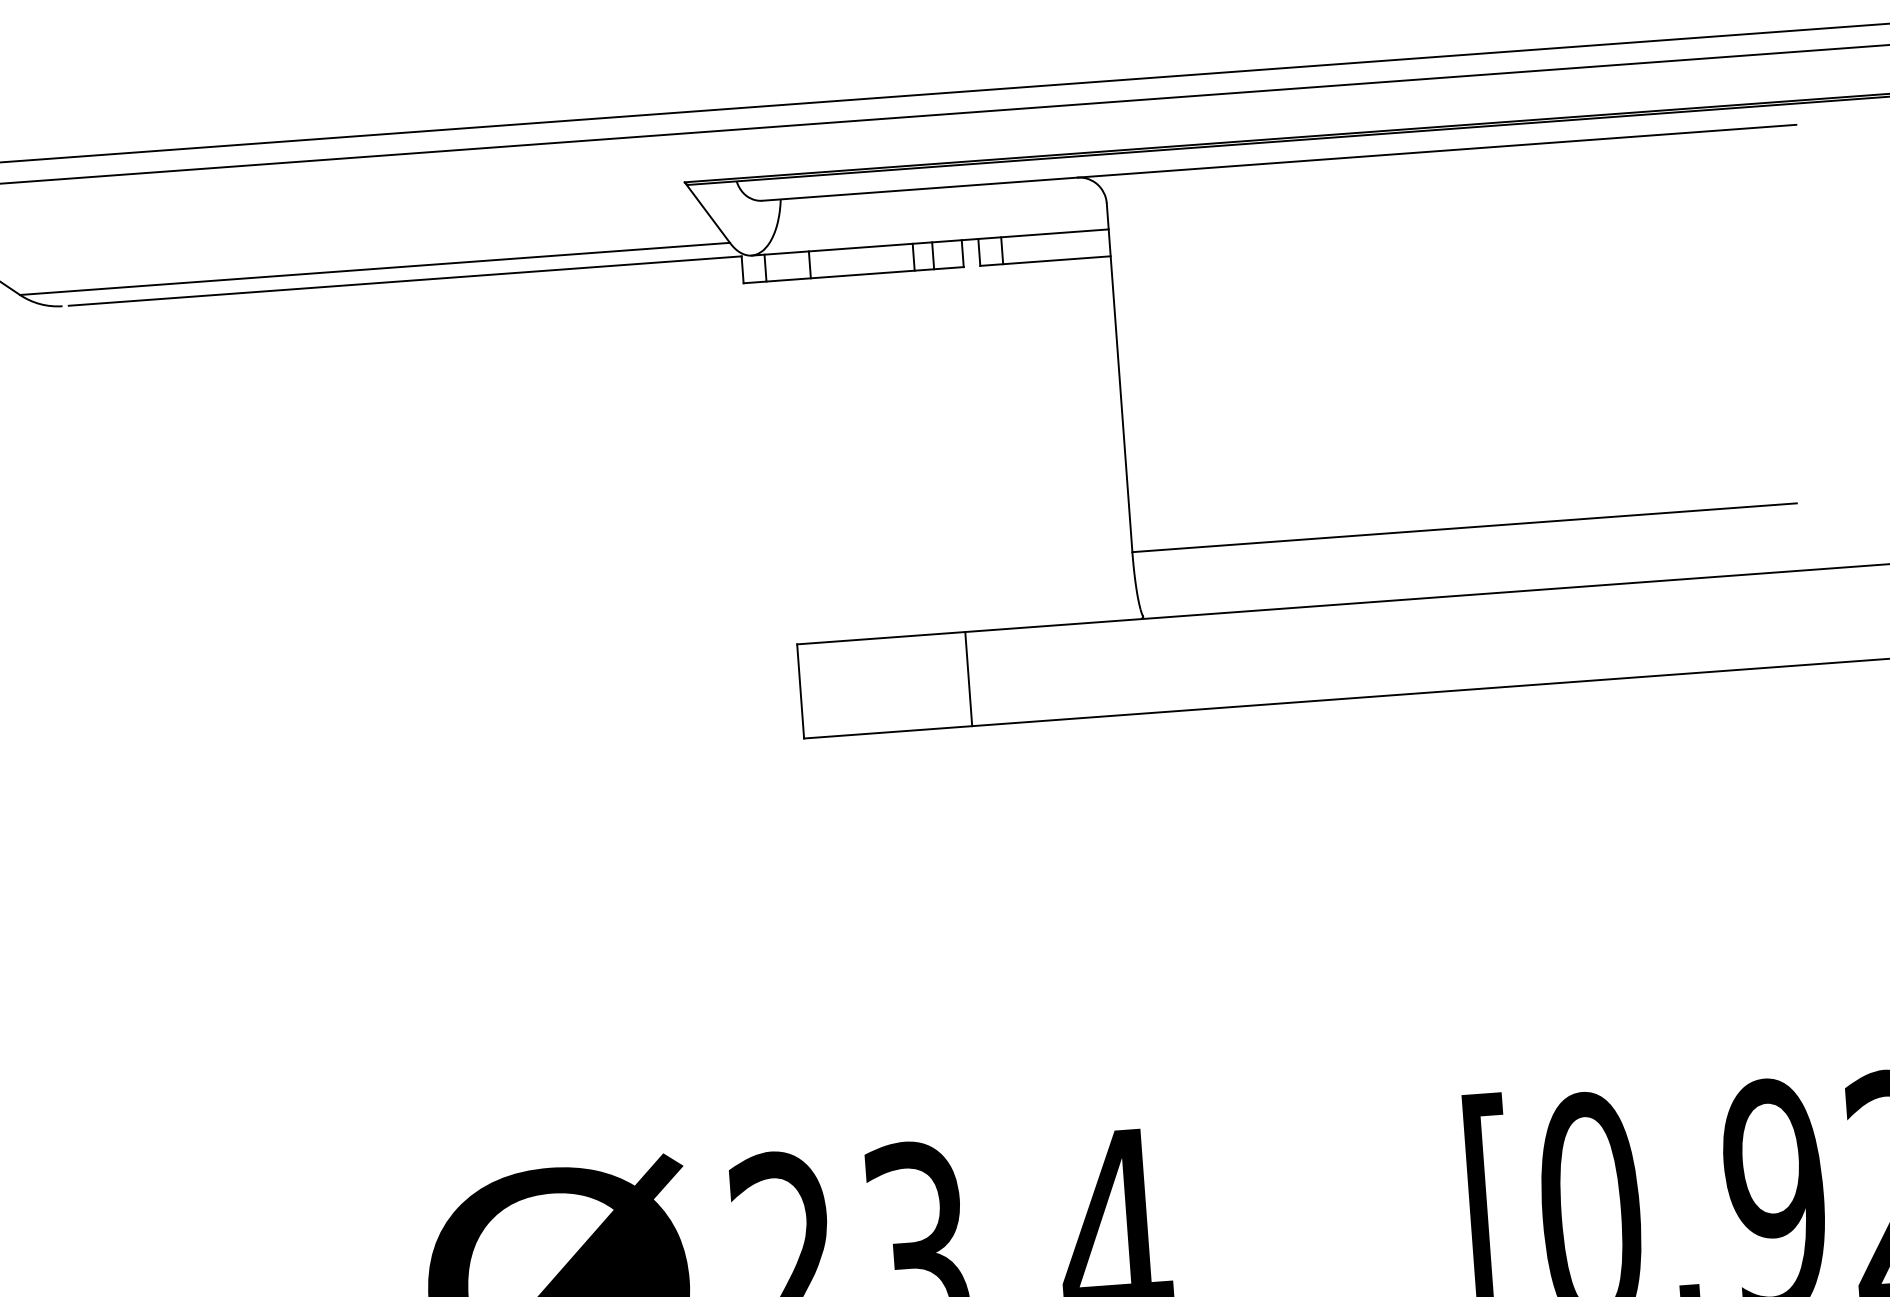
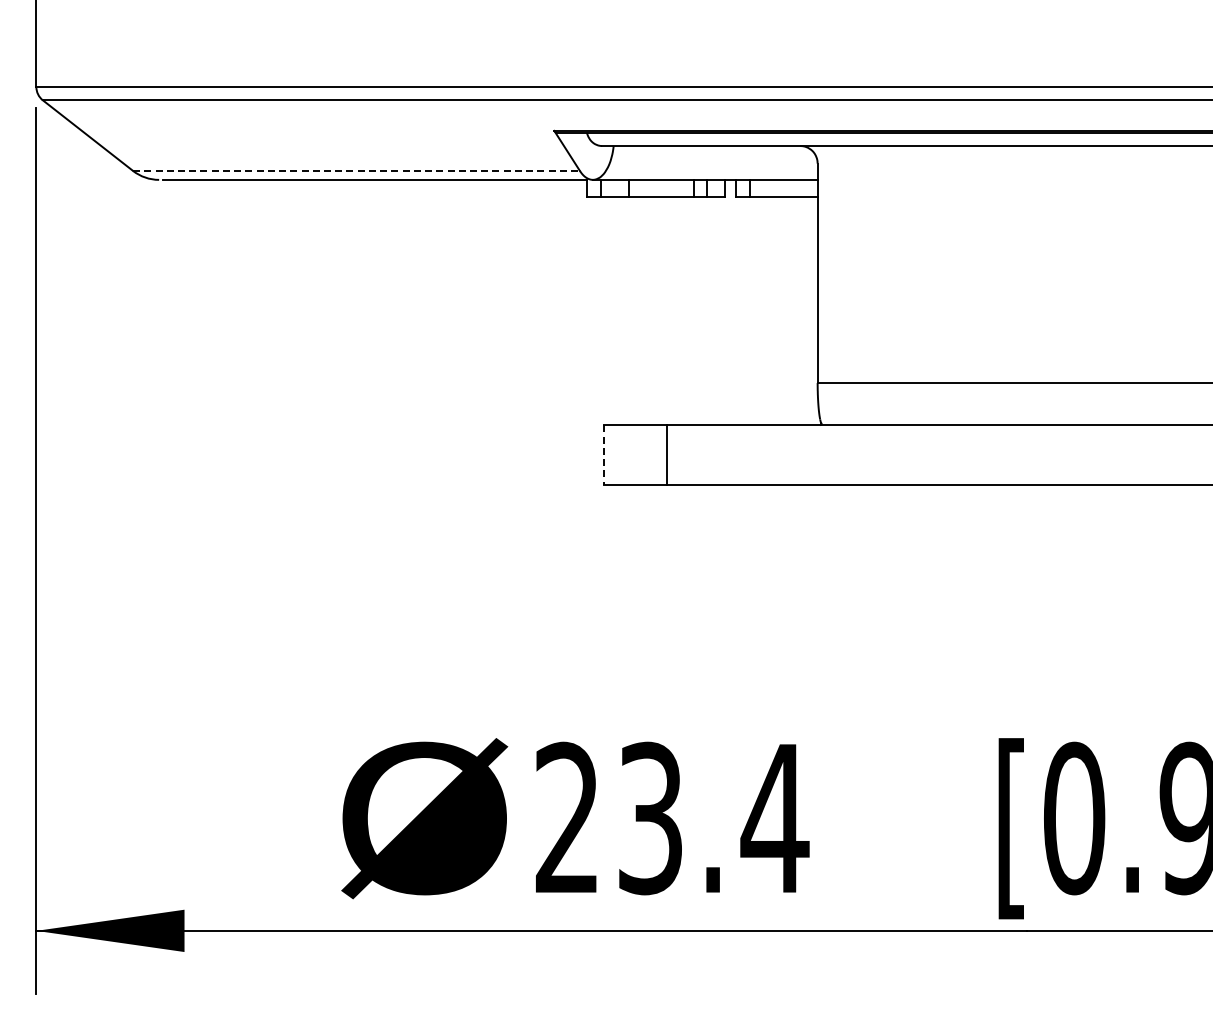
line: (375, 268) -> (356, 170), solid -> dashed
line: (968, 678) -> (667, 454), moved
line: (800, 692) -> (603, 455), solid -> dashed

